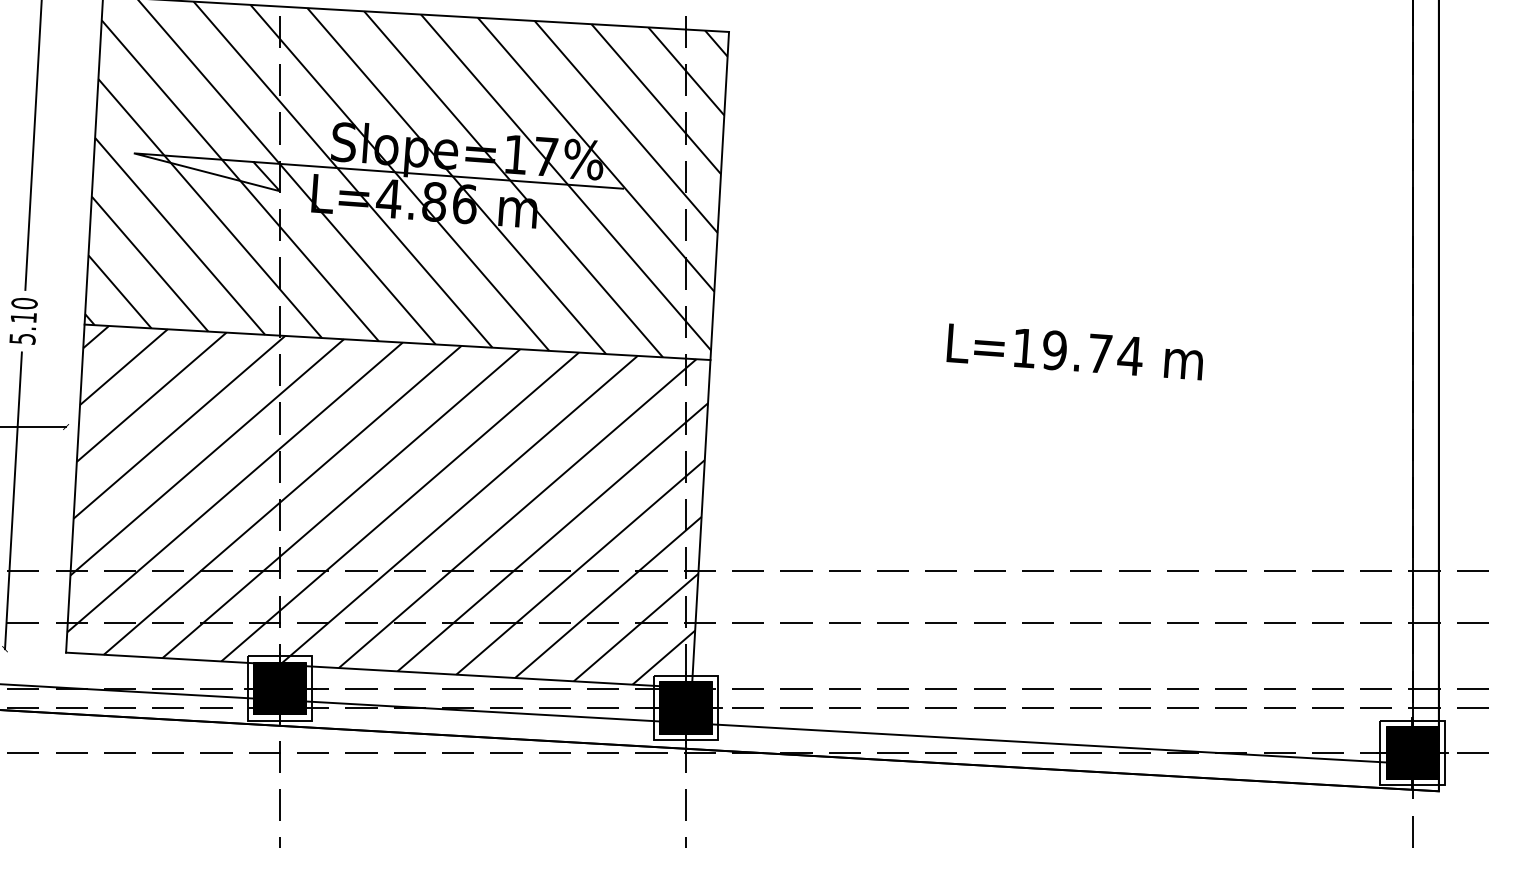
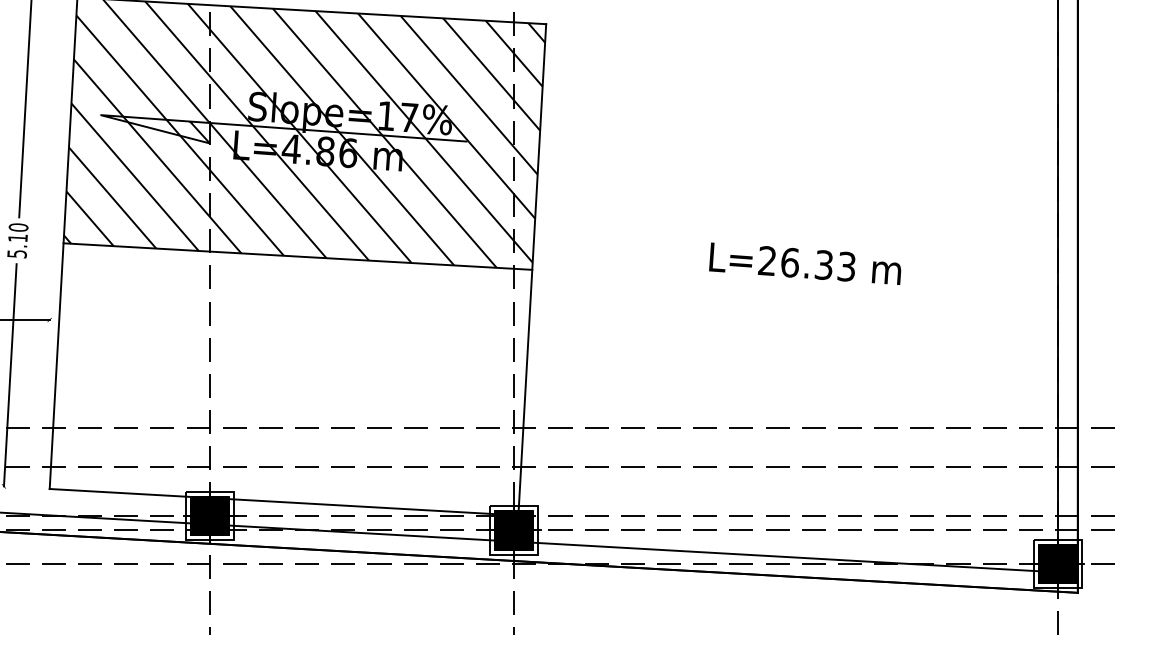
text: (1076, 351) -> (806, 263), L=19.74 -> L=26.33
hatch: (387, 504) -> (290, 378), removed

